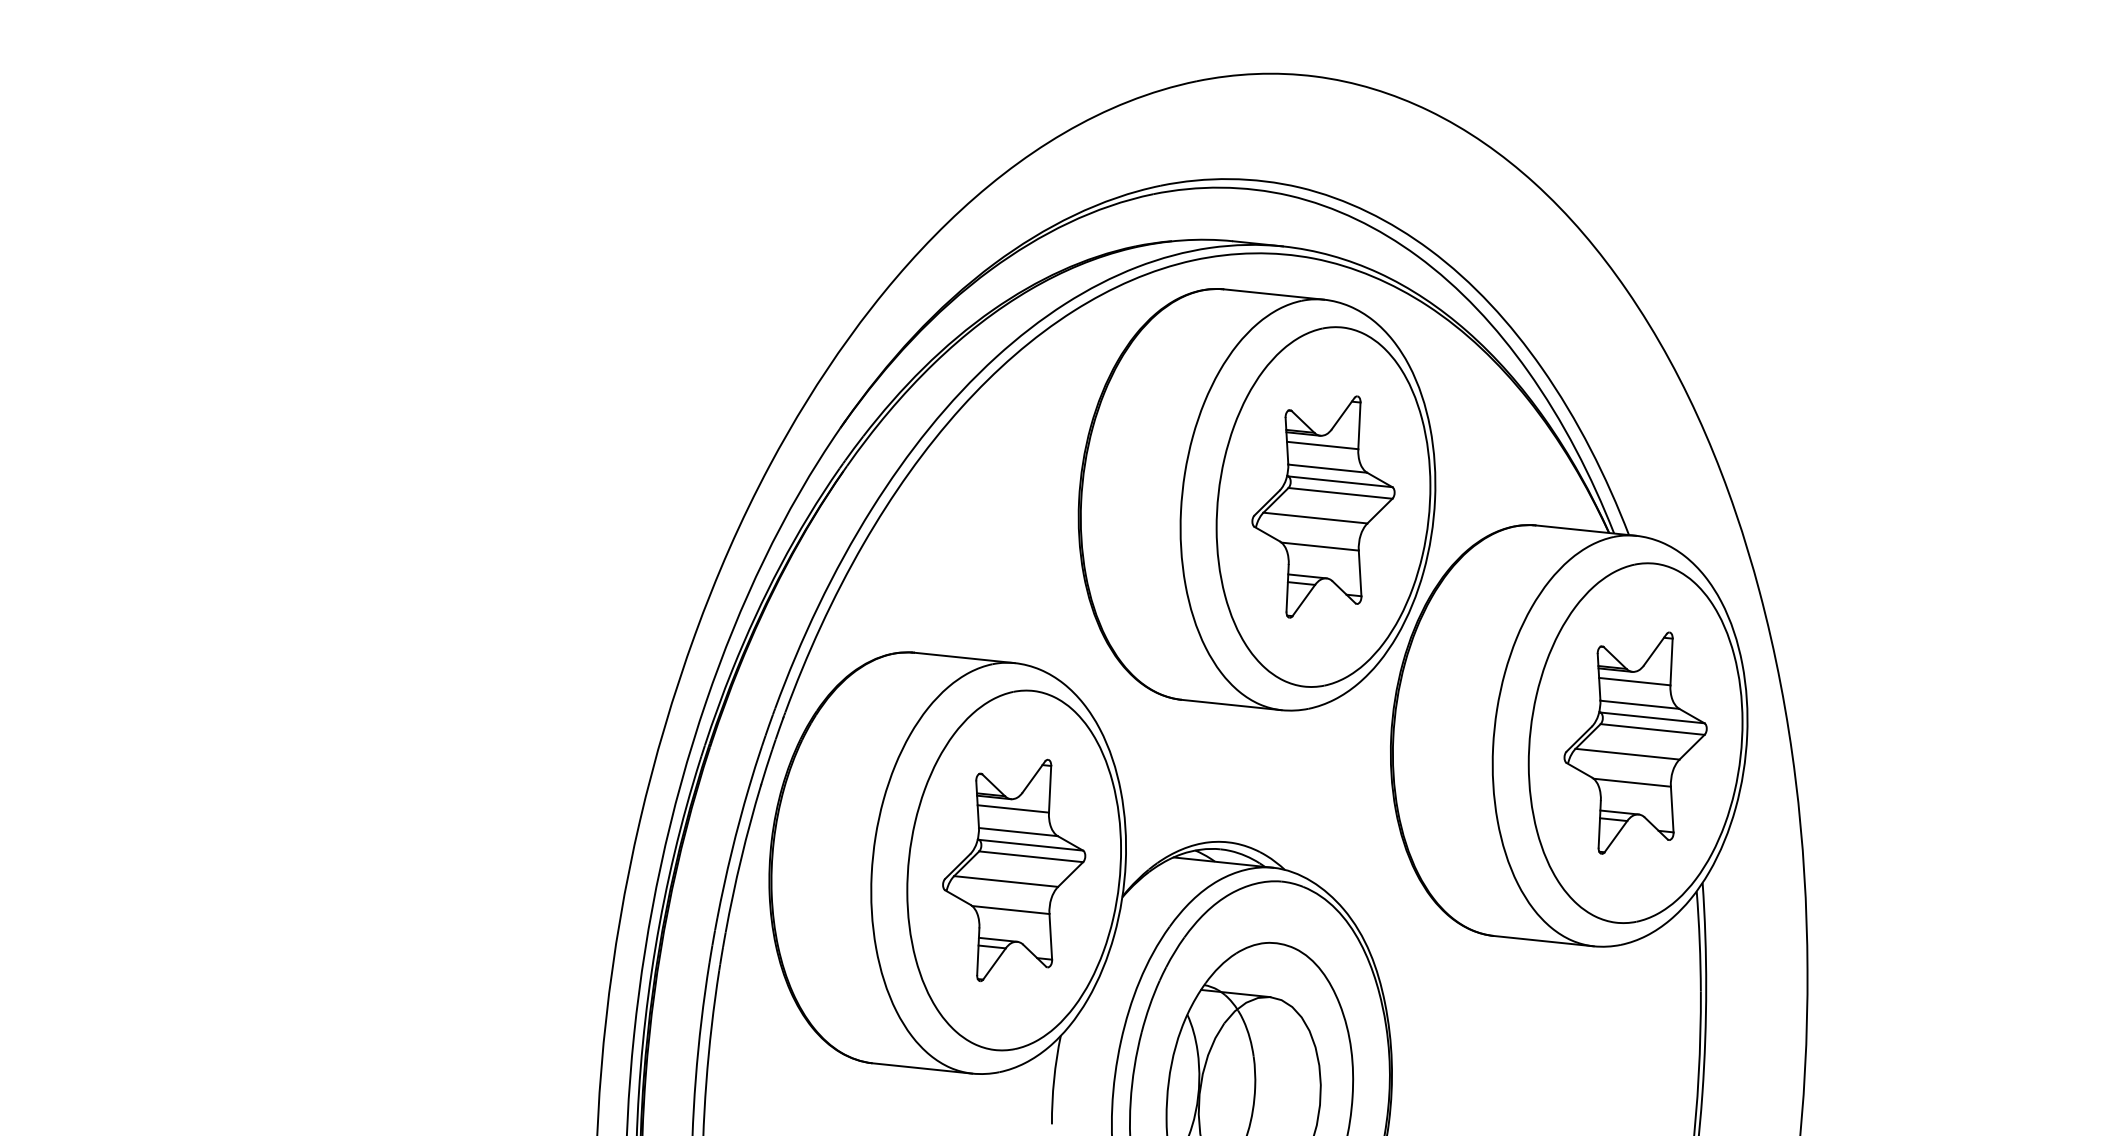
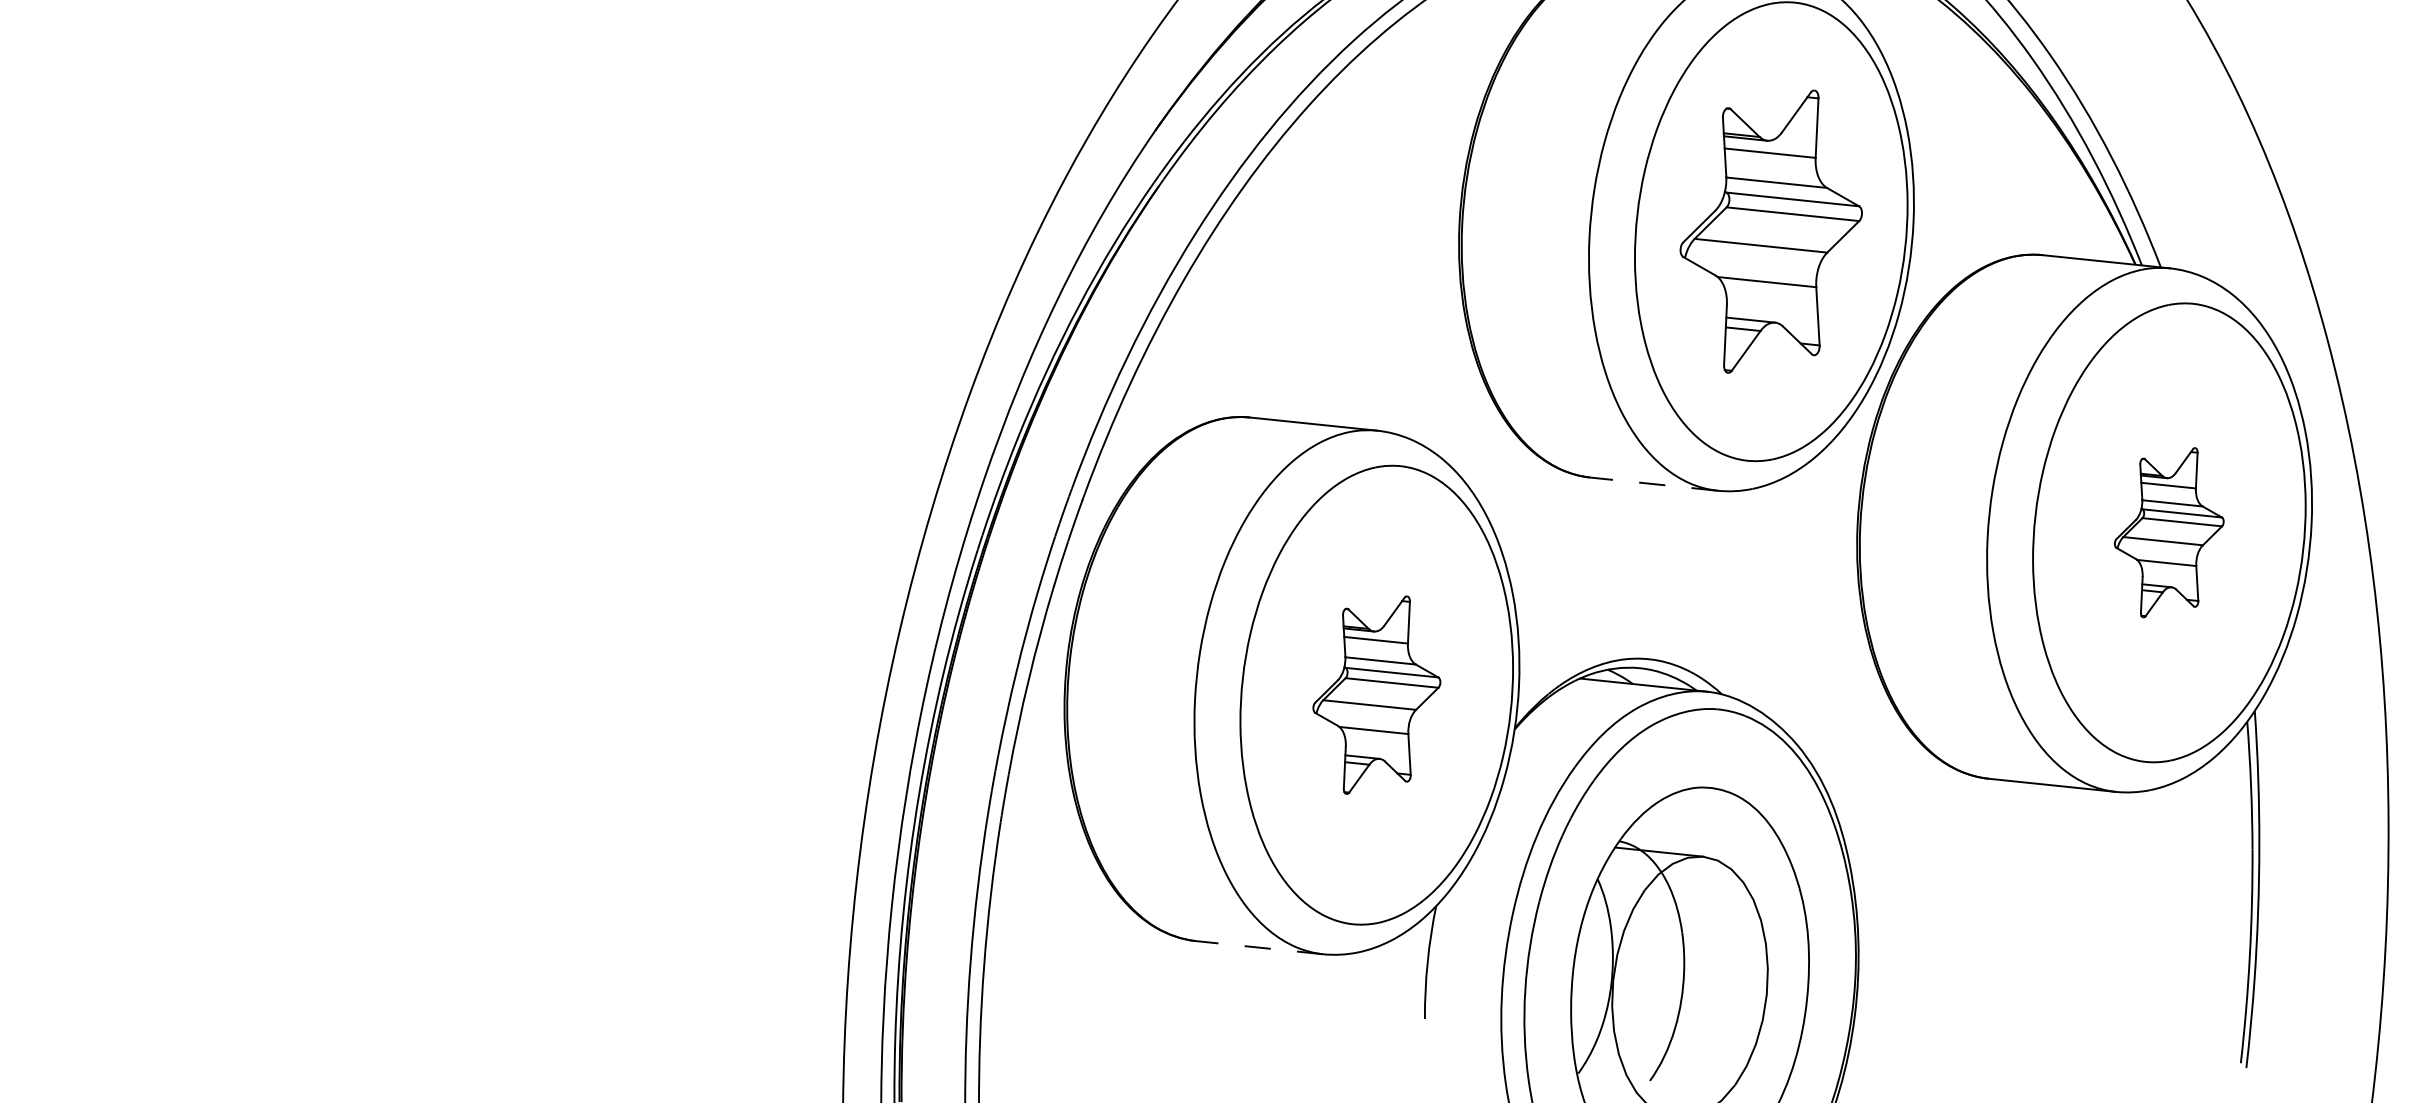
line: (1231, 704) -> (1653, 483), solid -> dashed
part: (1635, 742) -> (2169, 531), size x0.6
part: (1014, 870) -> (1377, 695), size x0.7
line: (921, 1068) -> (1258, 947), solid -> dashed

